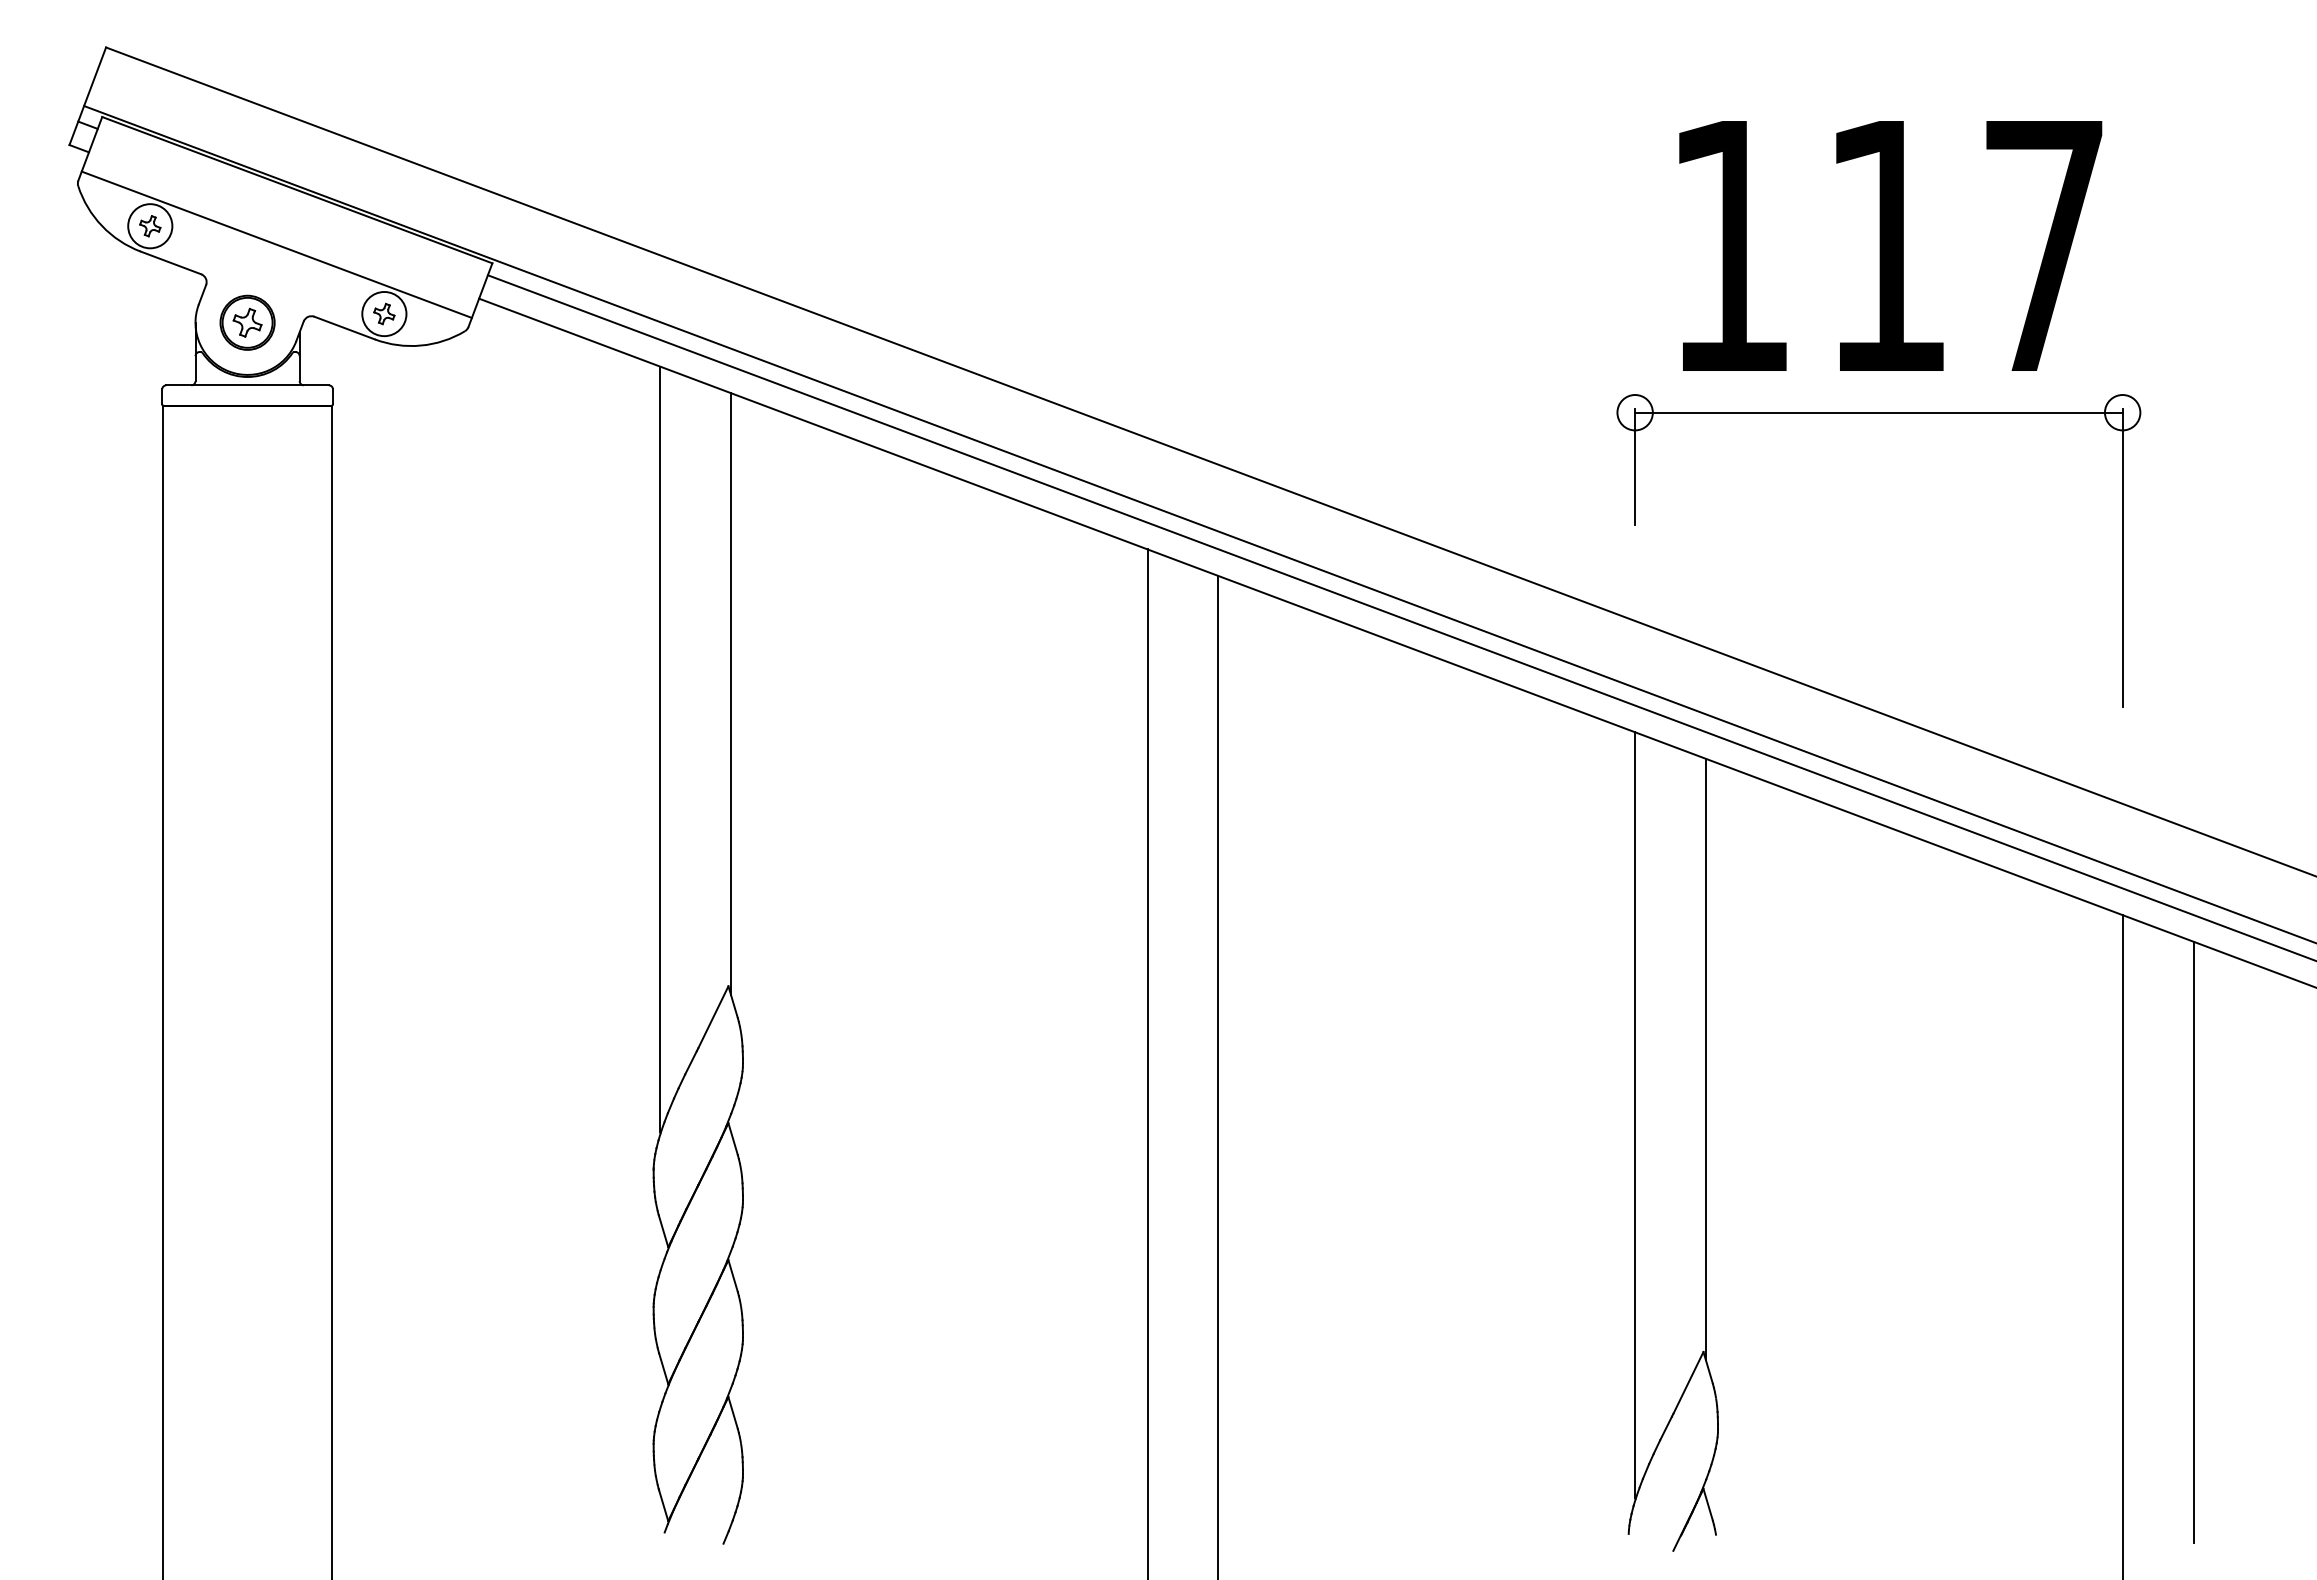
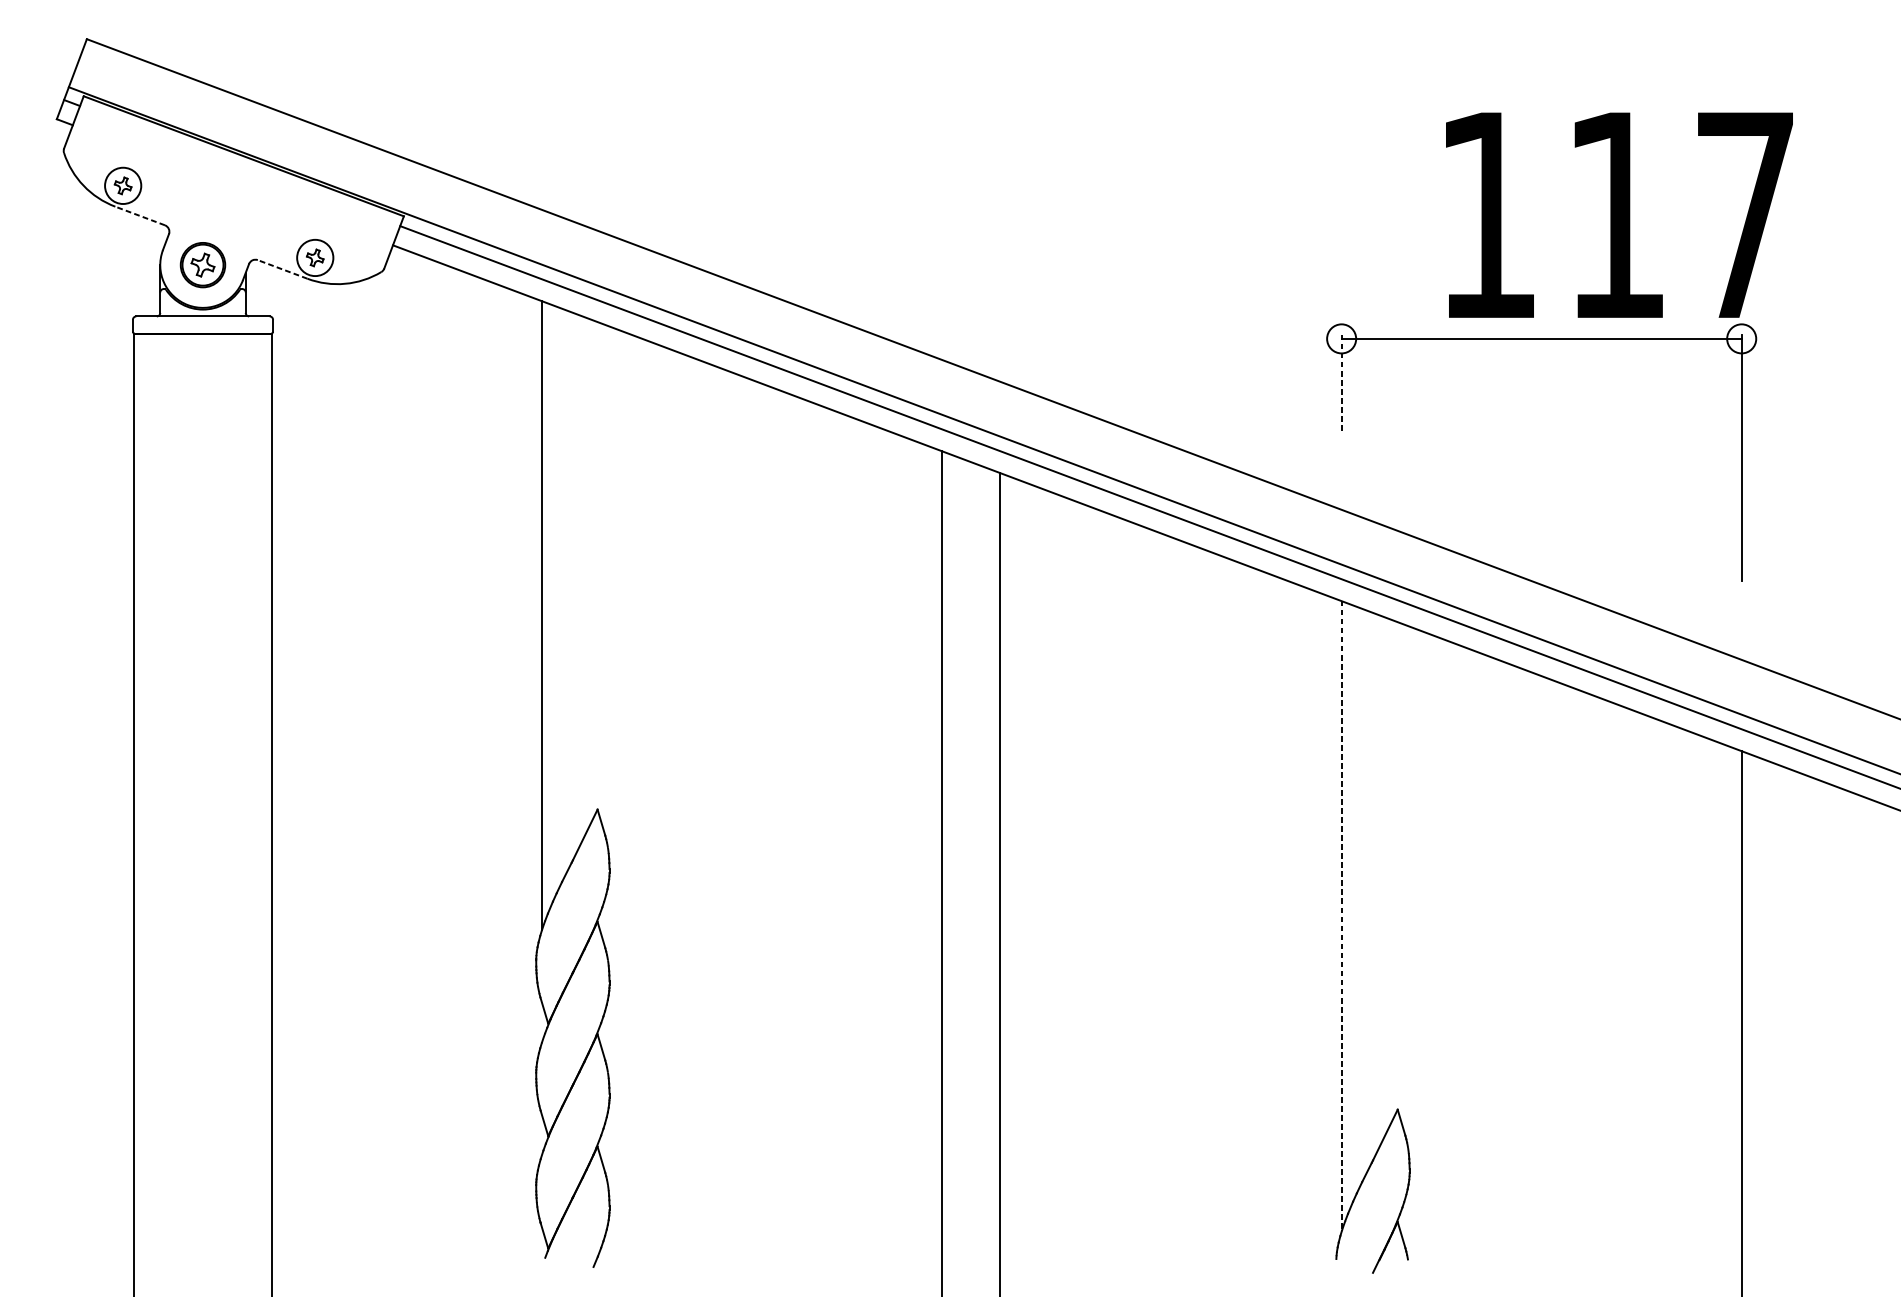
line: (276, 244) -> (226, 200), removed
text: (1890, 245) -> (1619, 214), moved
line: (170, 262) -> (139, 215), solid -> dashed
line: (344, 327) -> (282, 268), solid -> dashed
line: (1635, 466) -> (1341, 383), solid -> dashed
line: (730, 693) -> (599, 569), removed
line: (1705, 1059) -> (1399, 869), removed
line: (1635, 1114) -> (1341, 914), solid -> dashed
line: (2193, 1242) -> (1799, 1019), removed

